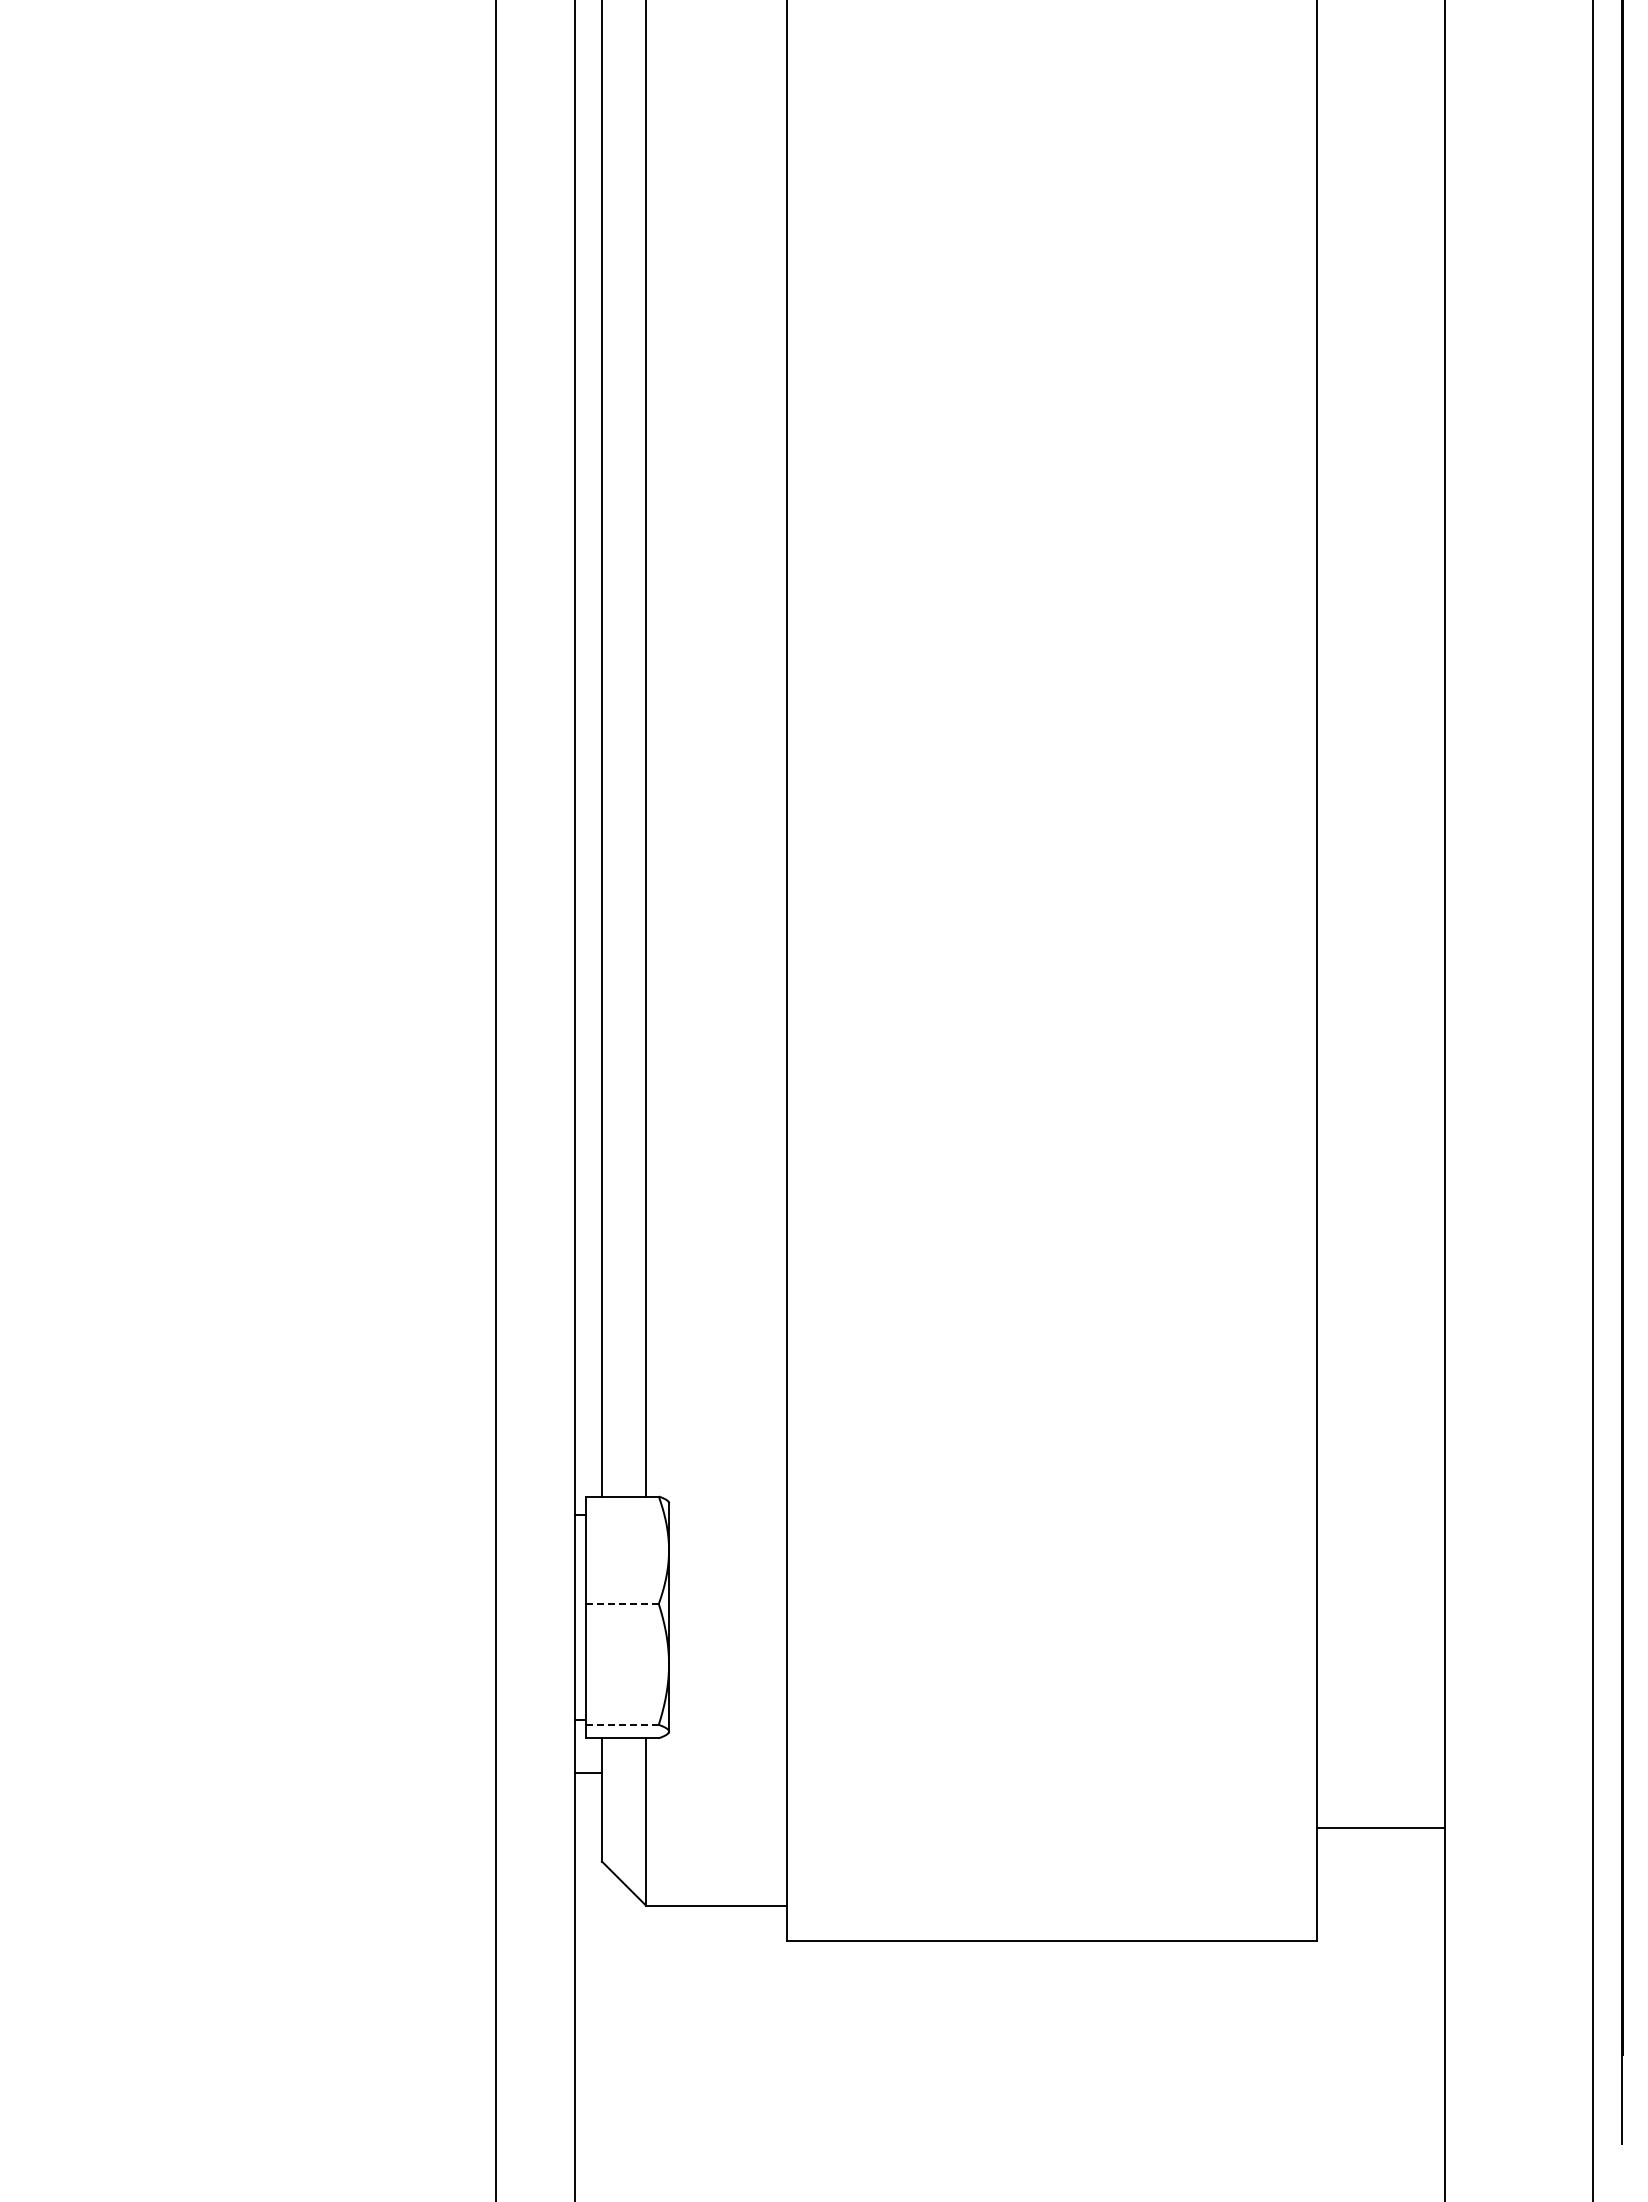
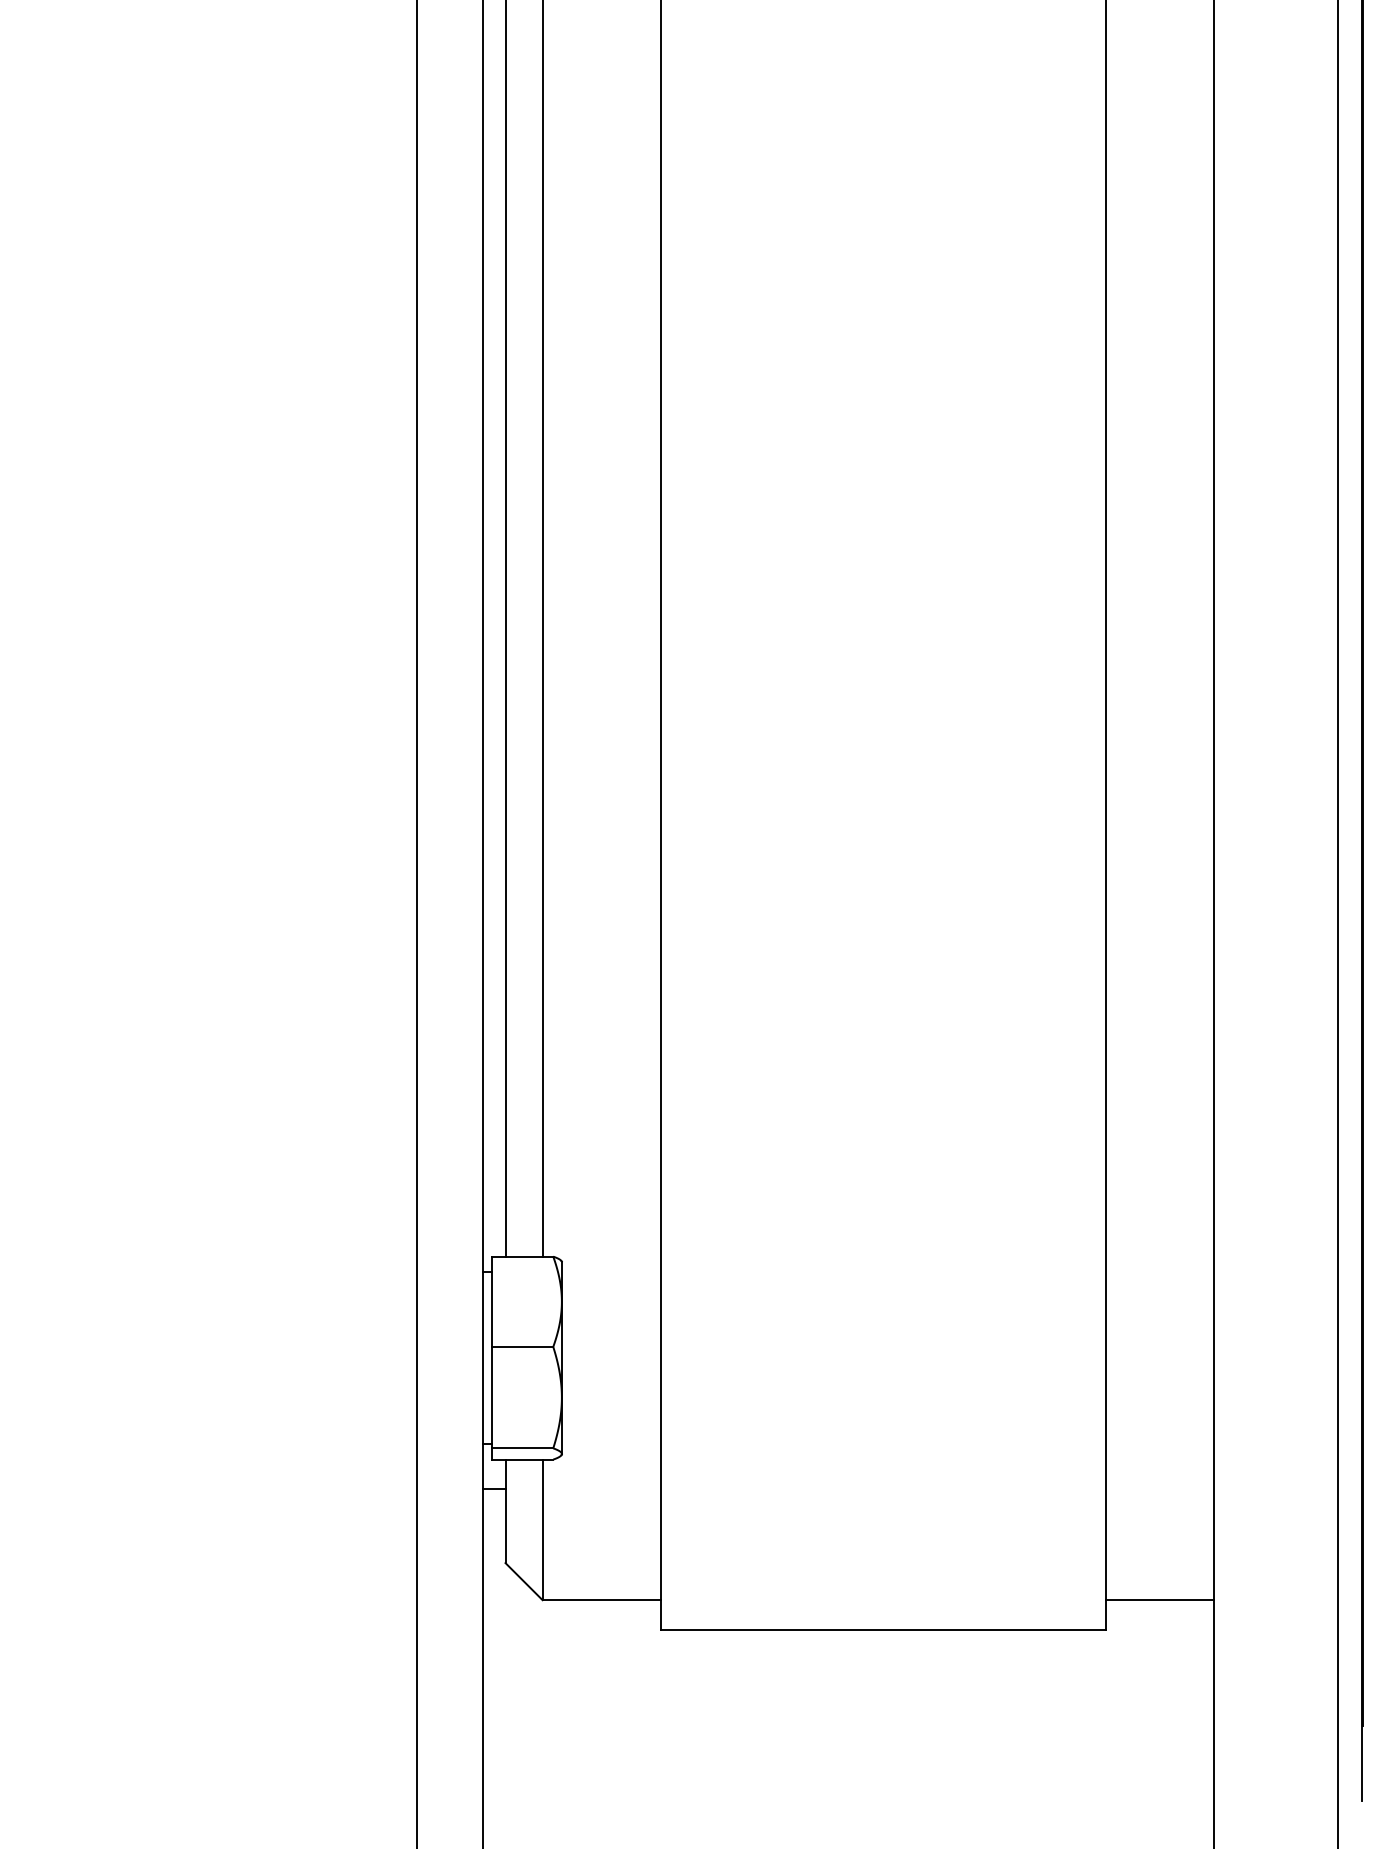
line: (622, 1604) -> (522, 1347), dashed -> solid
line: (622, 1724) -> (522, 1448), dashed -> solid
line: (1381, 1827) -> (1160, 1600), moved

